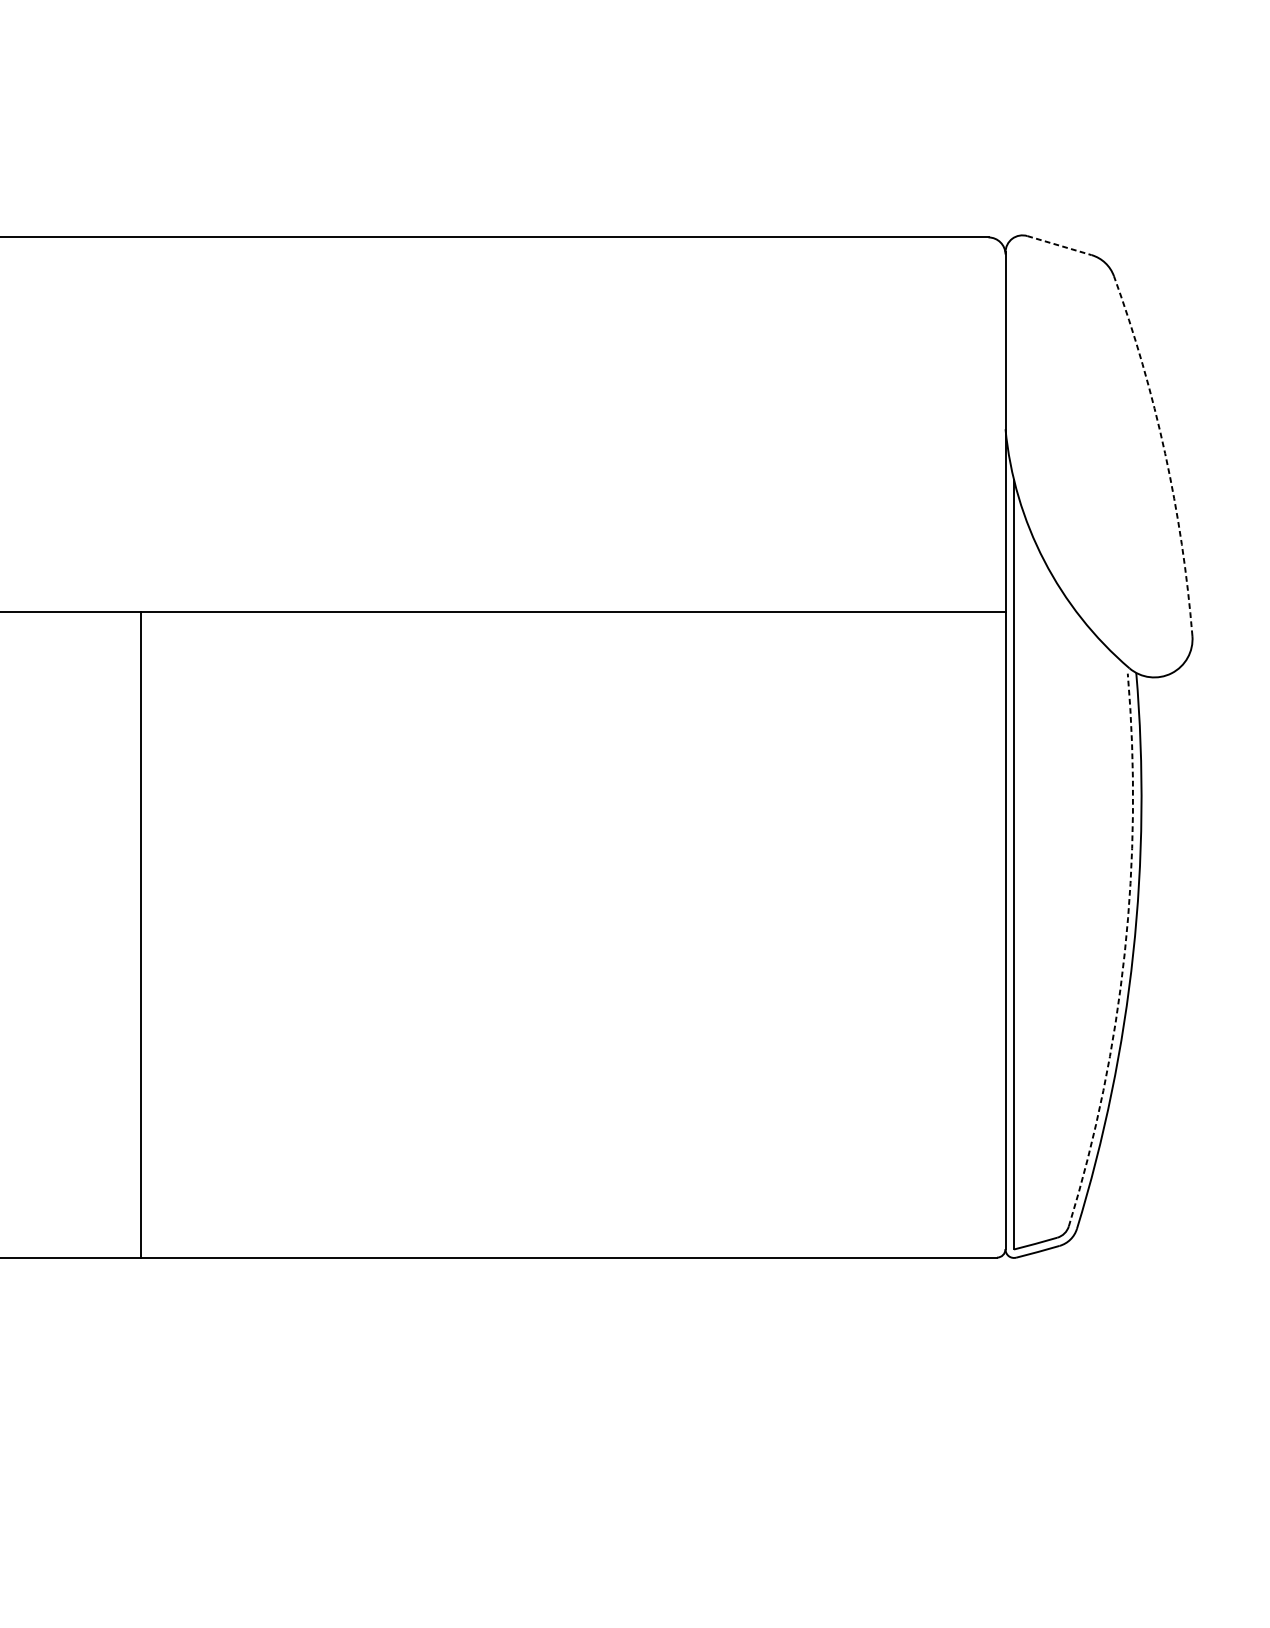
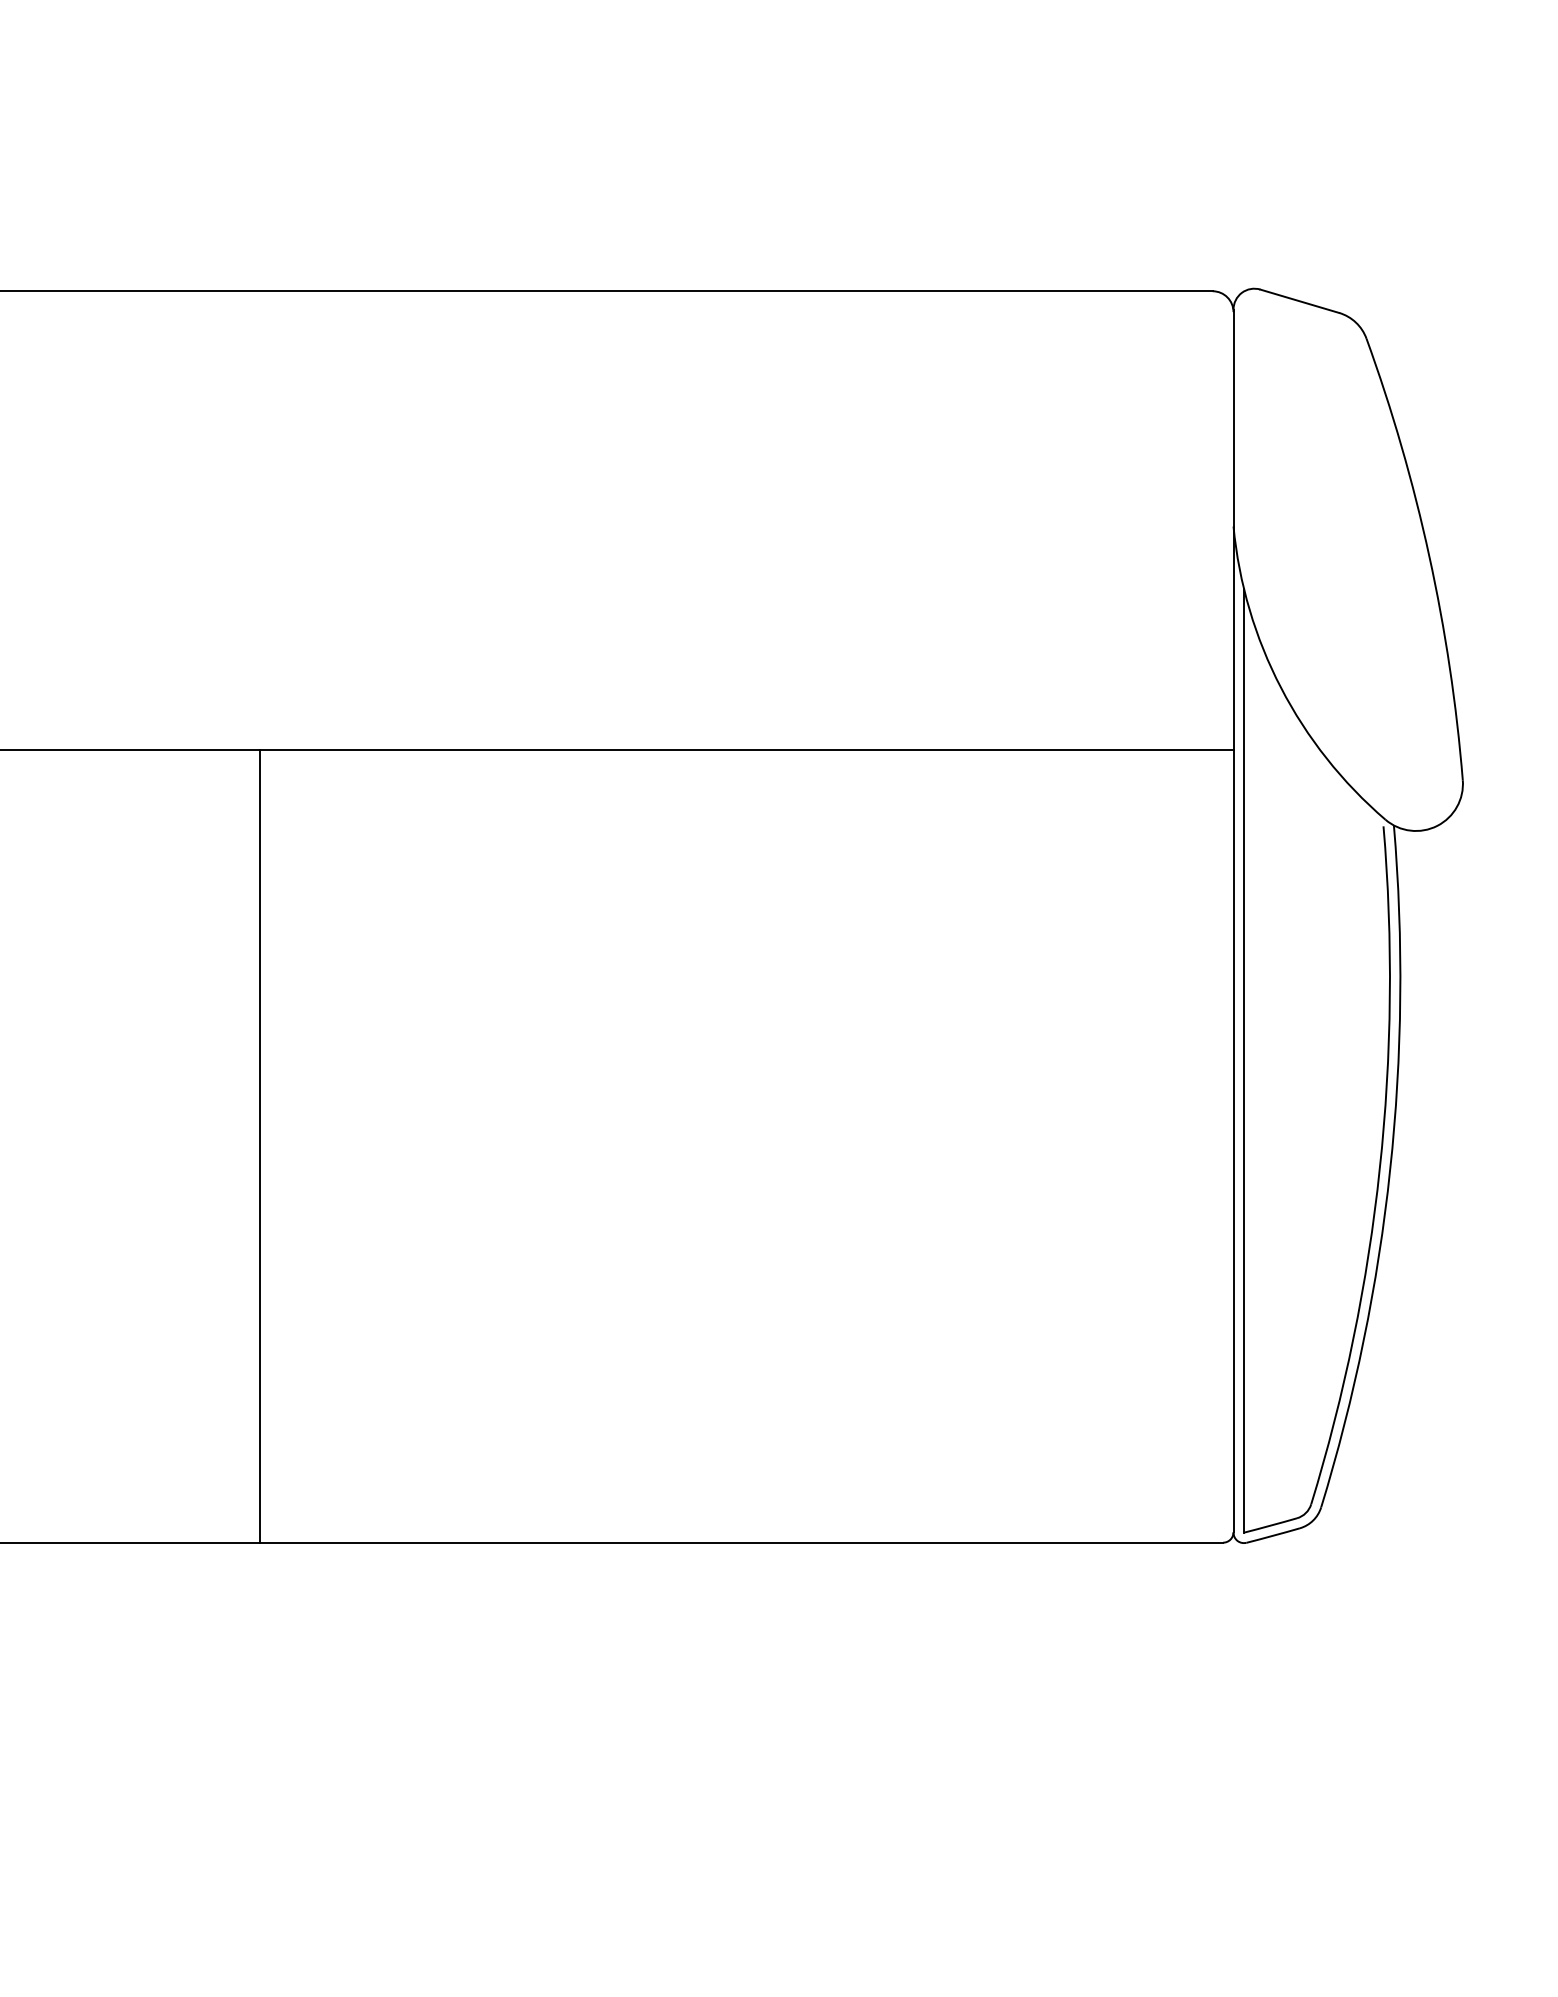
line: (1060, 245) -> (1300, 301), dashed -> solid
arc: (1165, 453) -> (1429, 556), dashed -> solid
line: (141, 934) -> (260, 1146), moved
arc: (1124, 952) -> (1379, 1168), dashed -> solid

